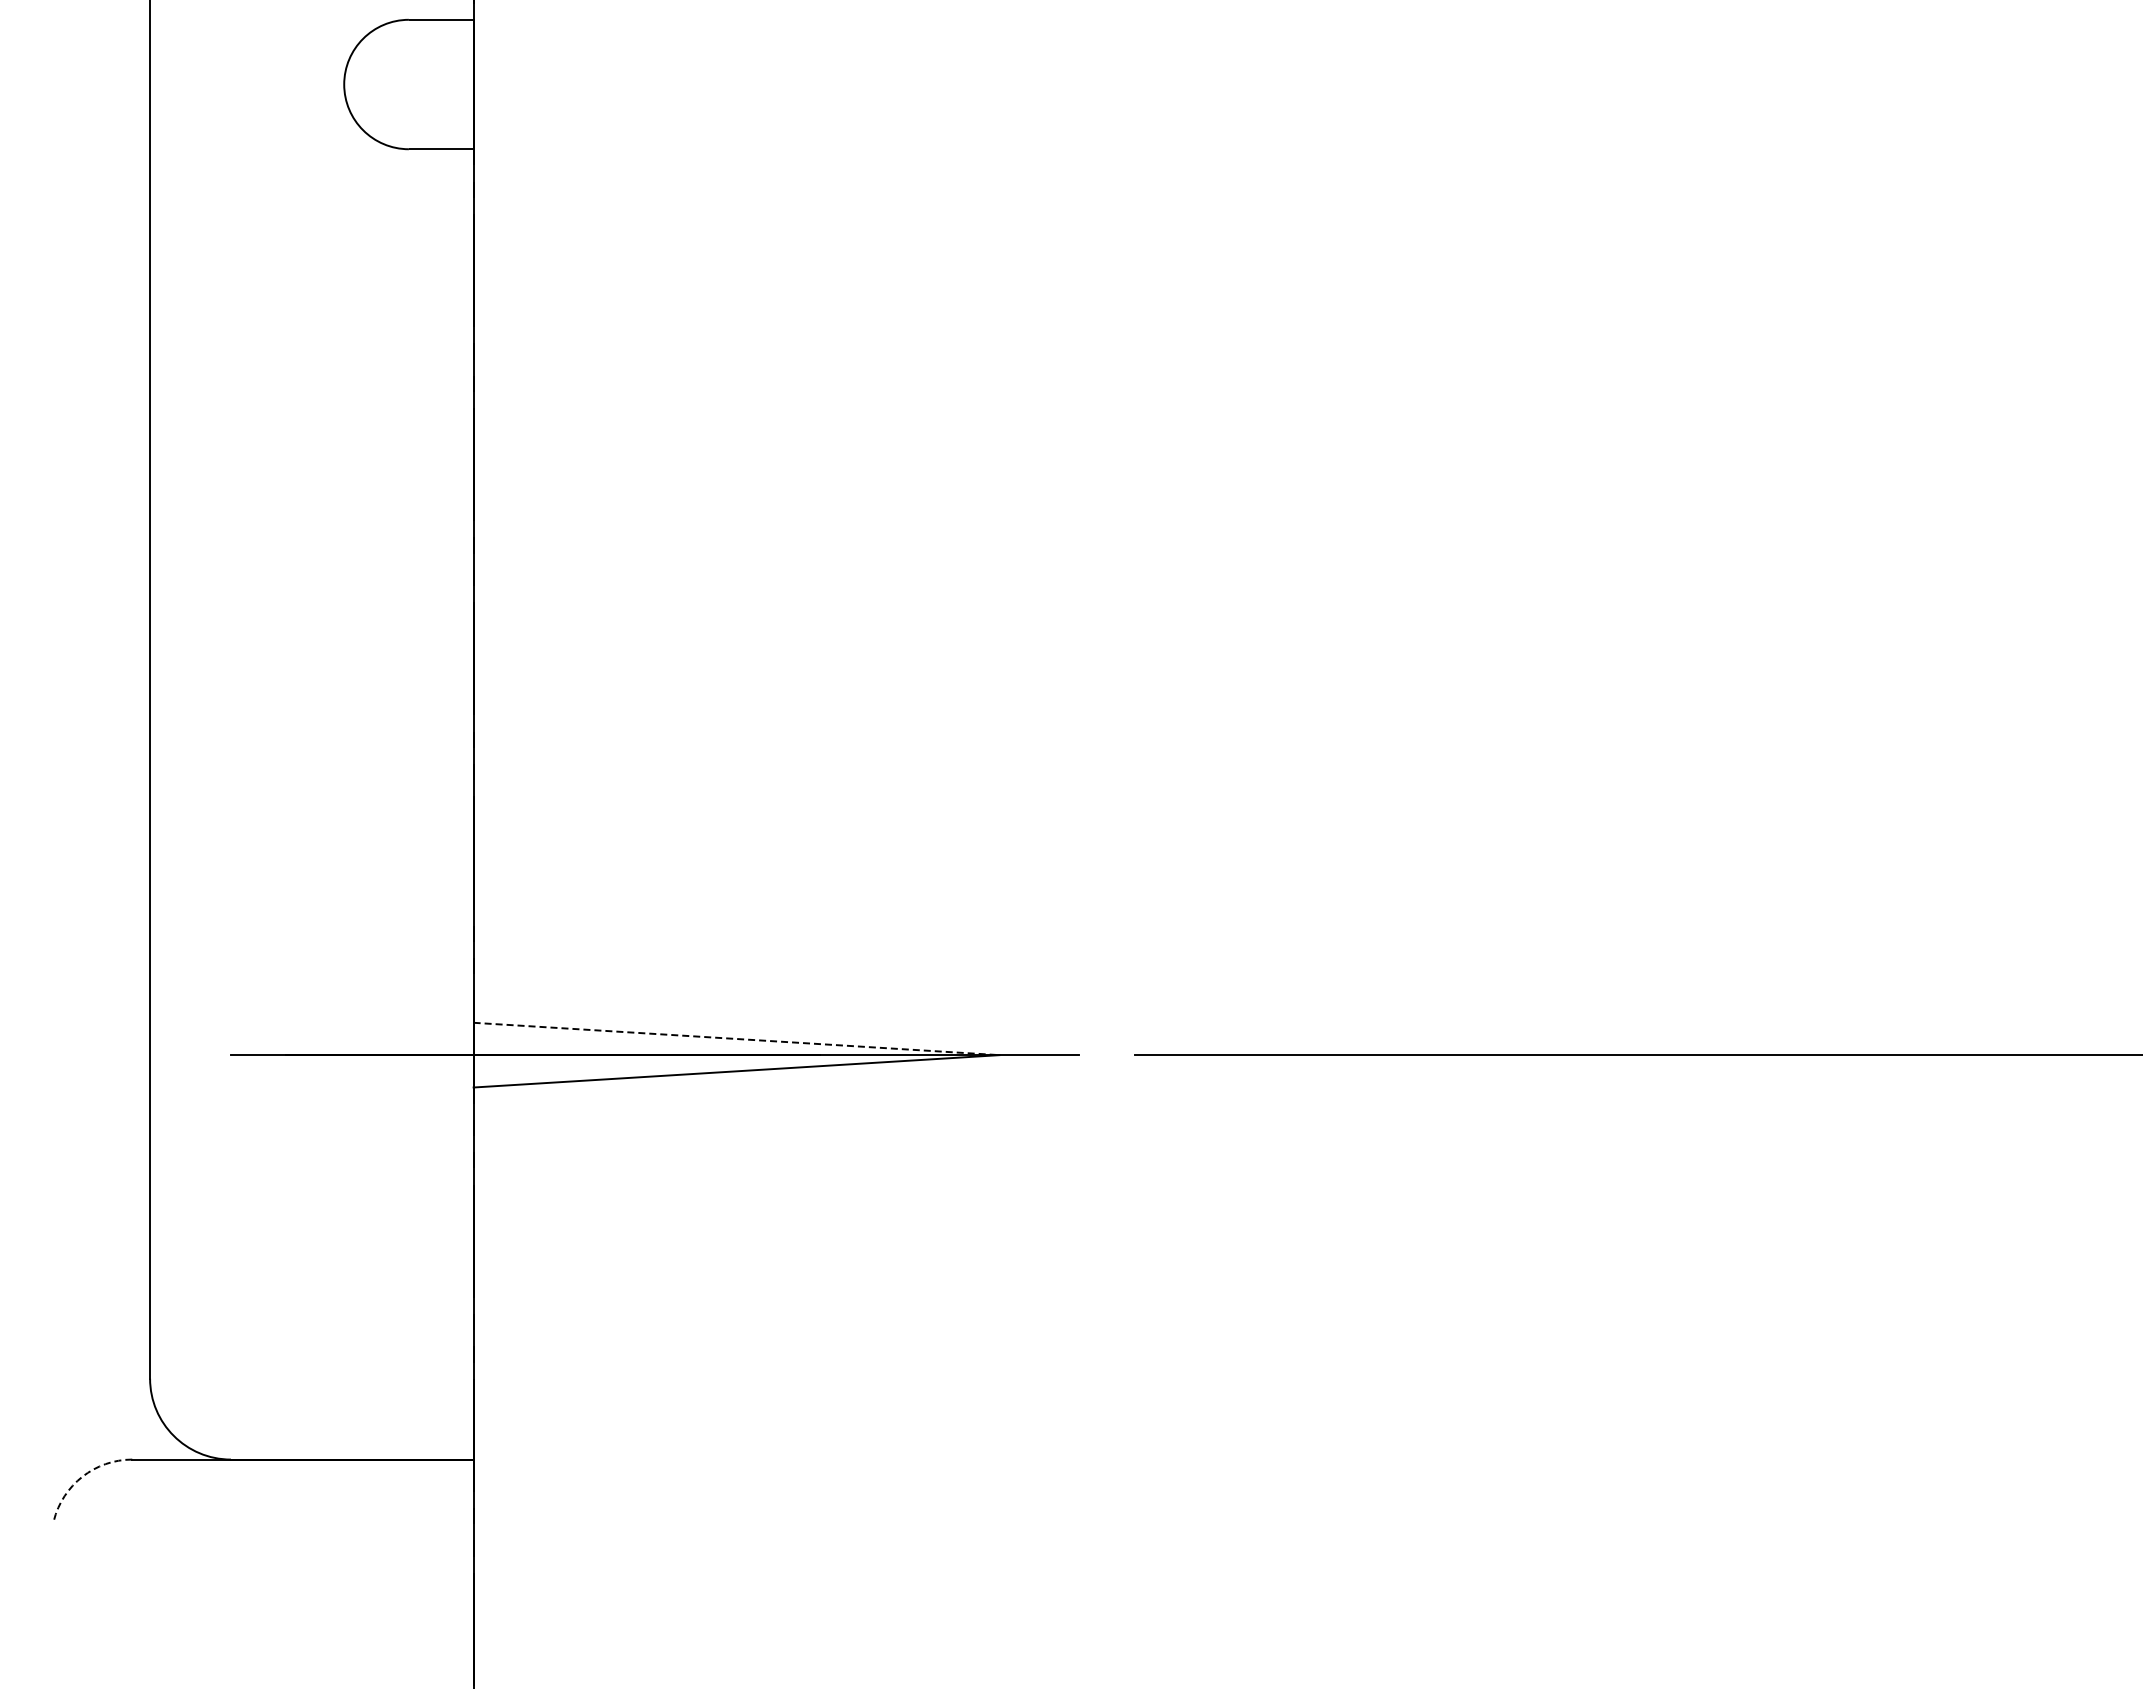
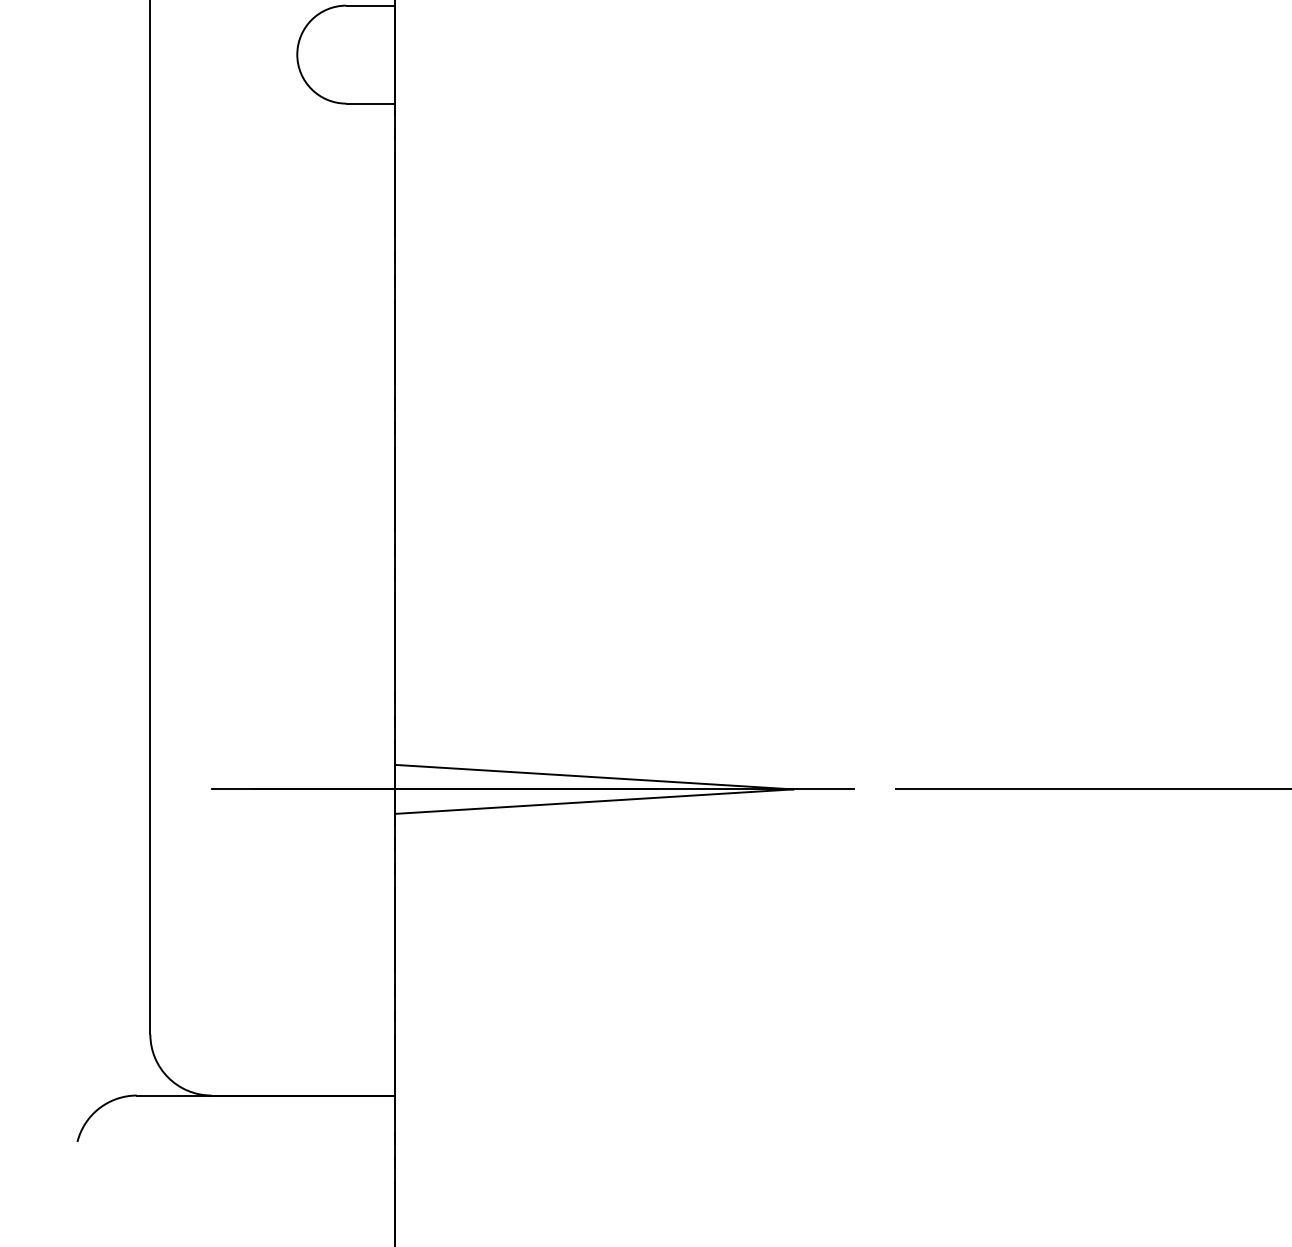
line: (737, 1039) -> (595, 777), dashed -> solid
arc: (82, 1476) -> (99, 1108), dashed -> solid

